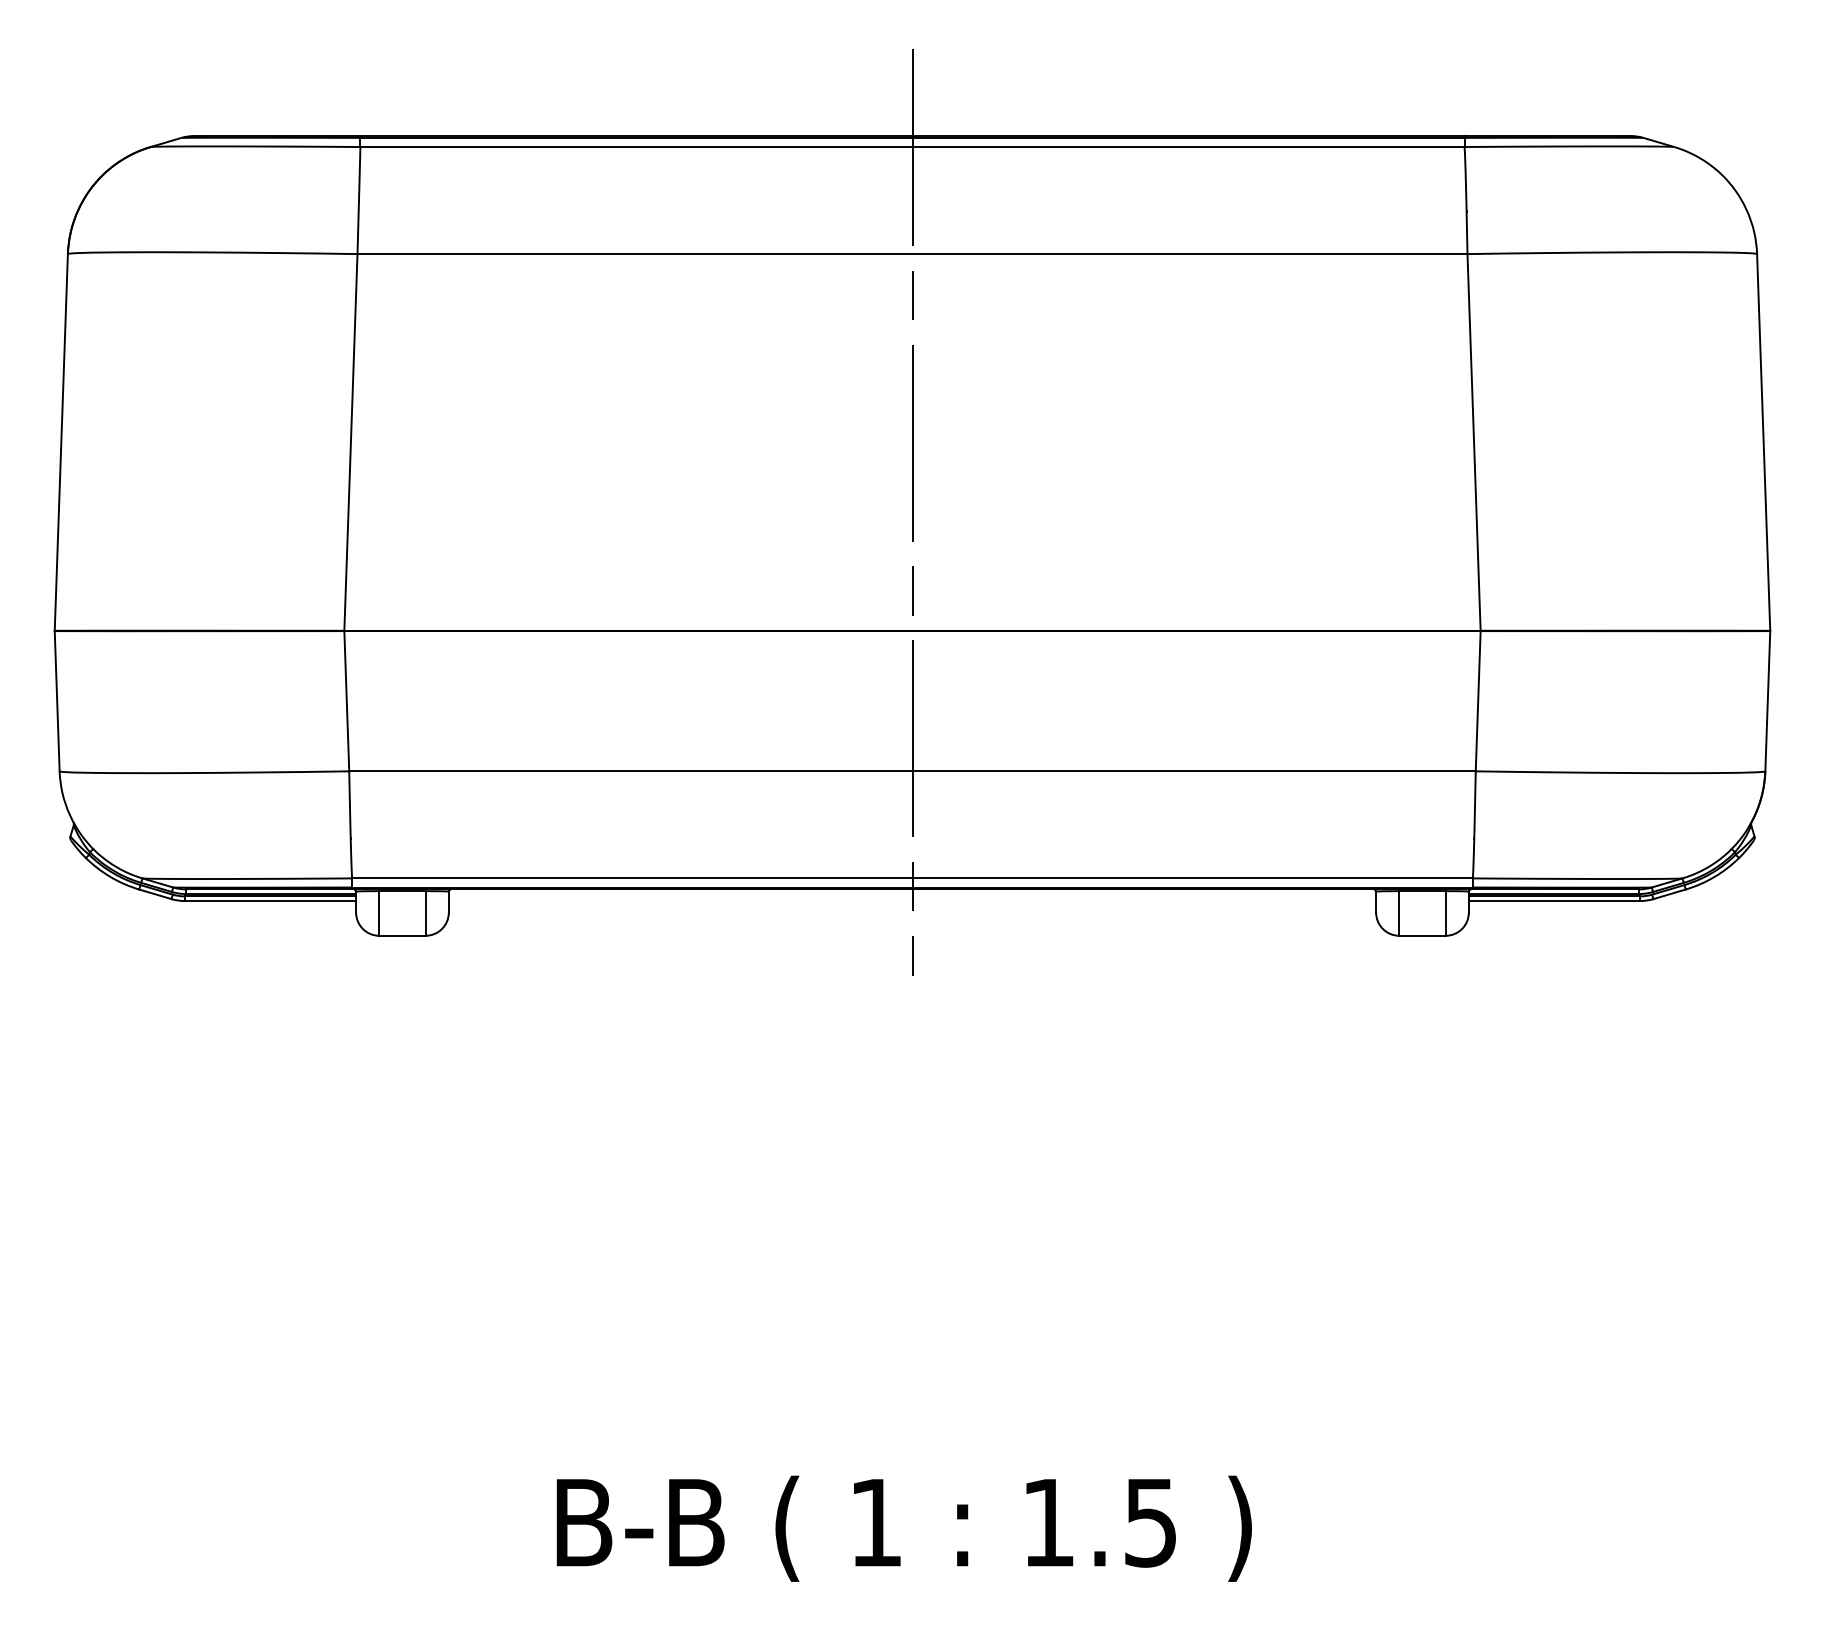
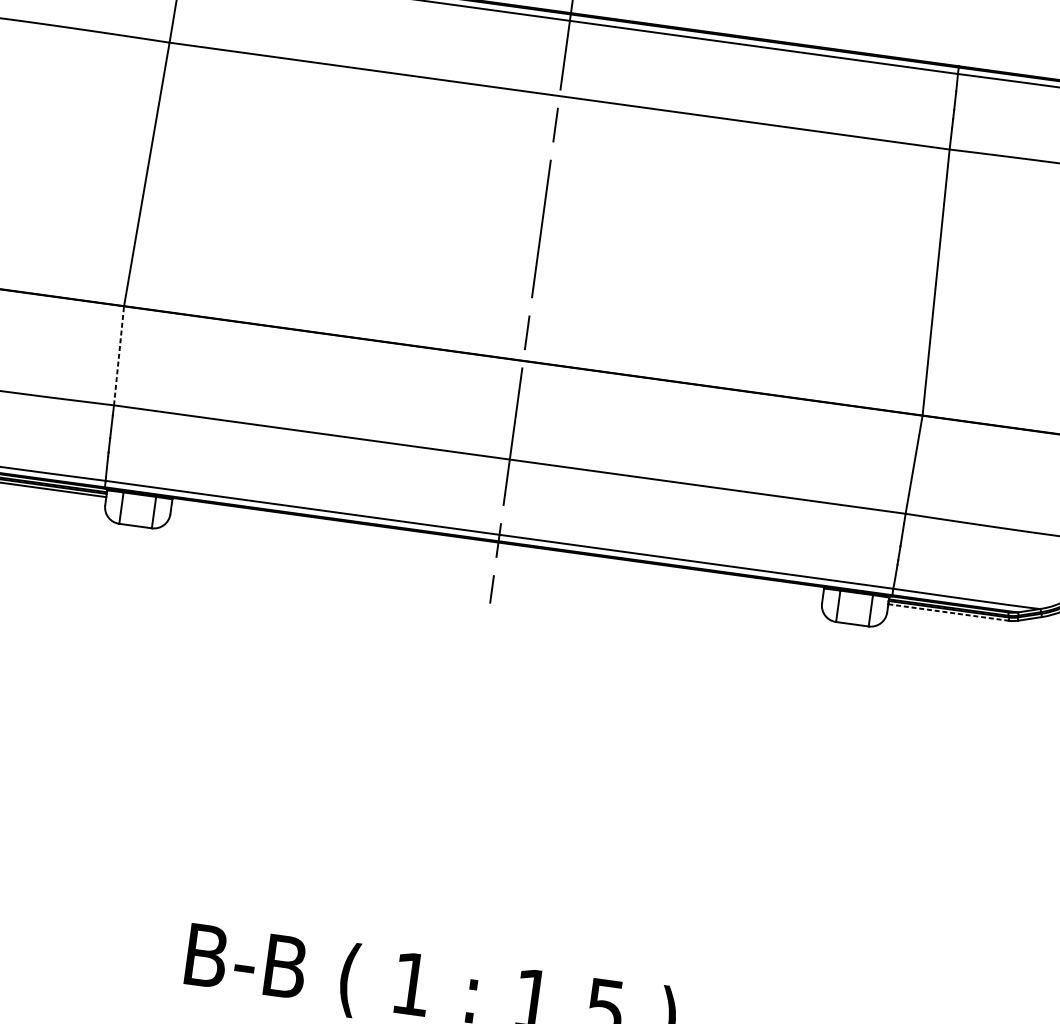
line: (346, 700) -> (118, 355), solid -> dashed
line: (1554, 901) -> (948, 612), solid -> dashed

